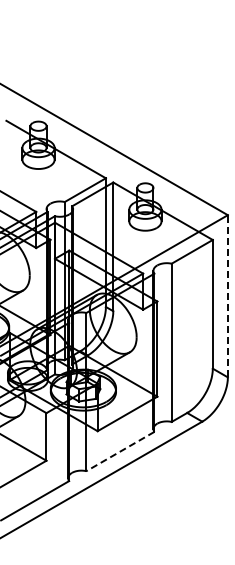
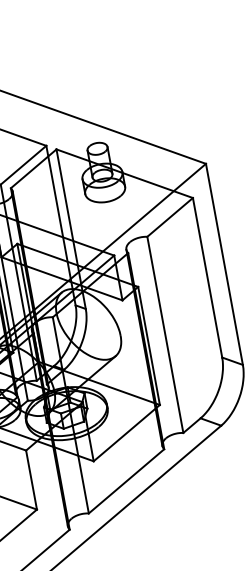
line: (227, 295) -> (223, 263), dashed -> solid
line: (119, 451) -> (125, 481), dashed -> solid

